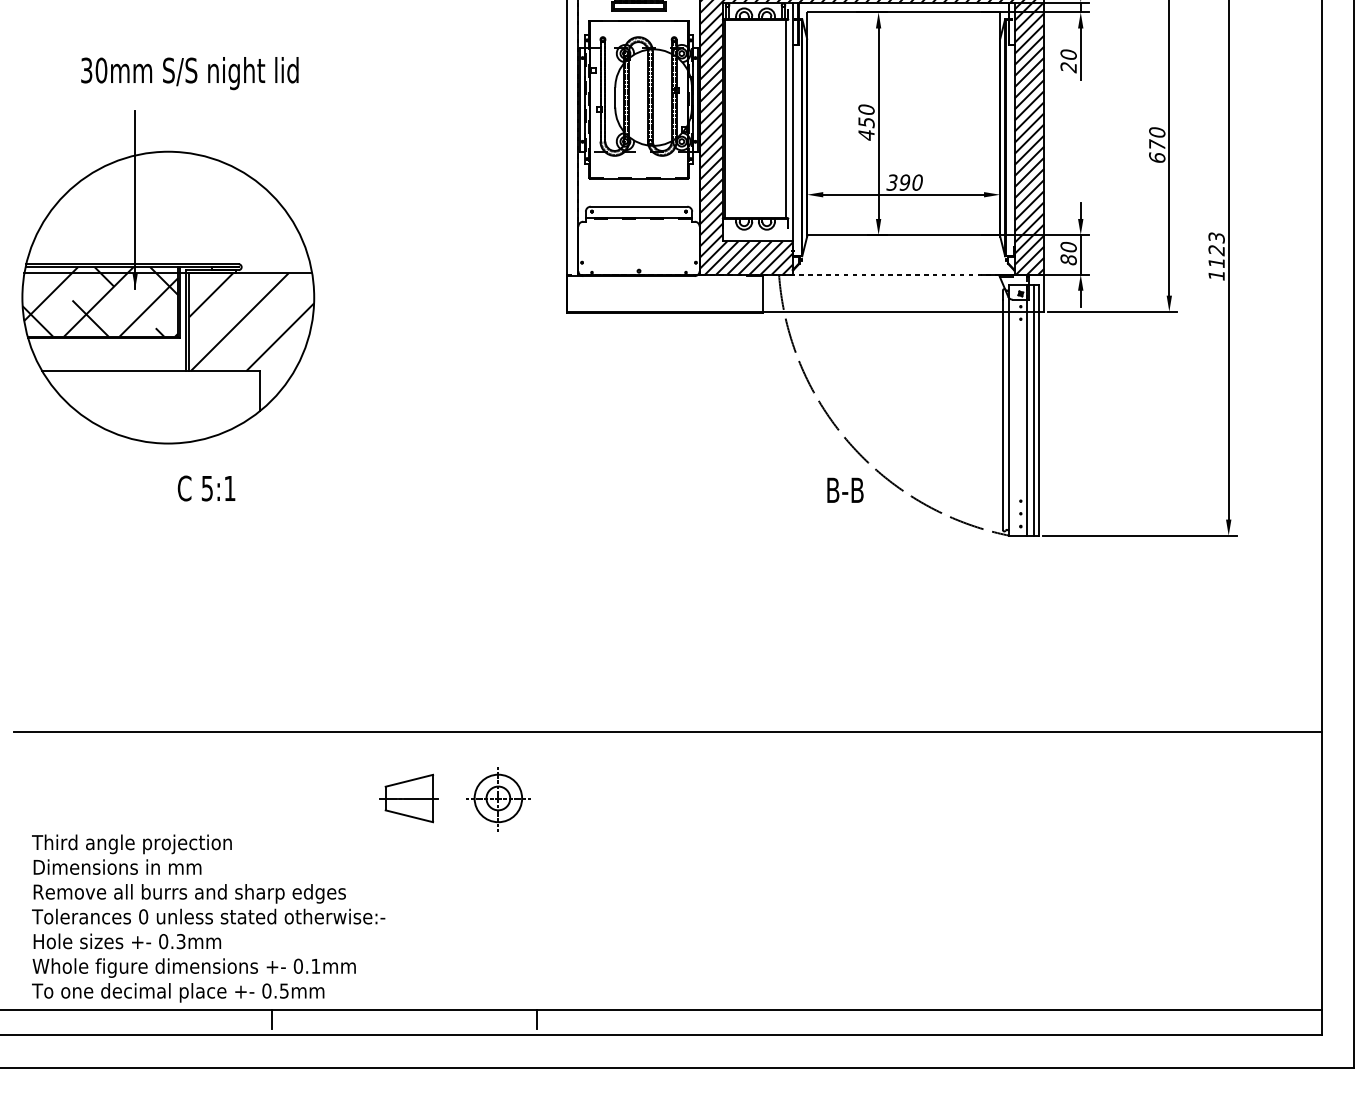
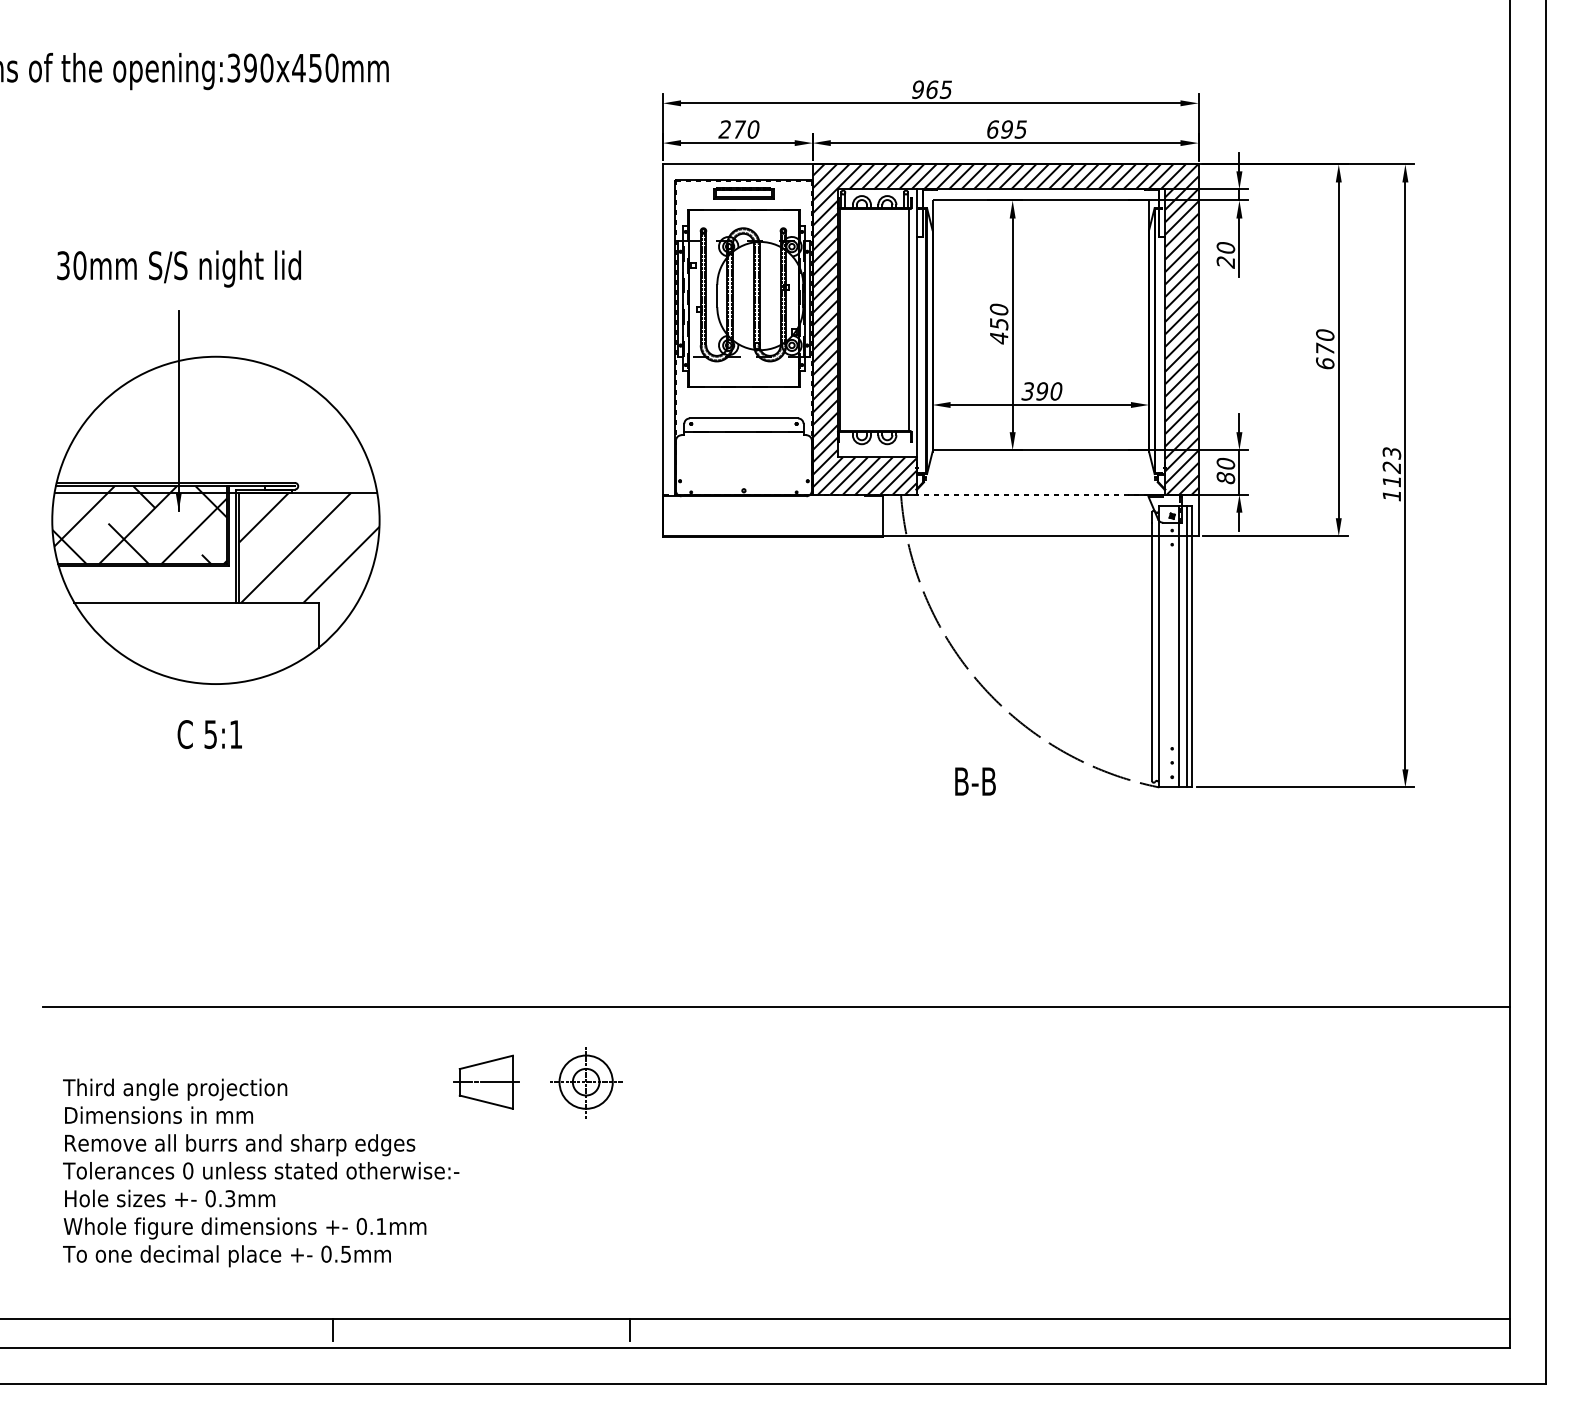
text: (189, 73) -> (178, 268), moved
text: (206, 488) -> (209, 734), moved
text: (845, 490) -> (975, 781), moved
text: (208, 918) -> (261, 1172), moved

